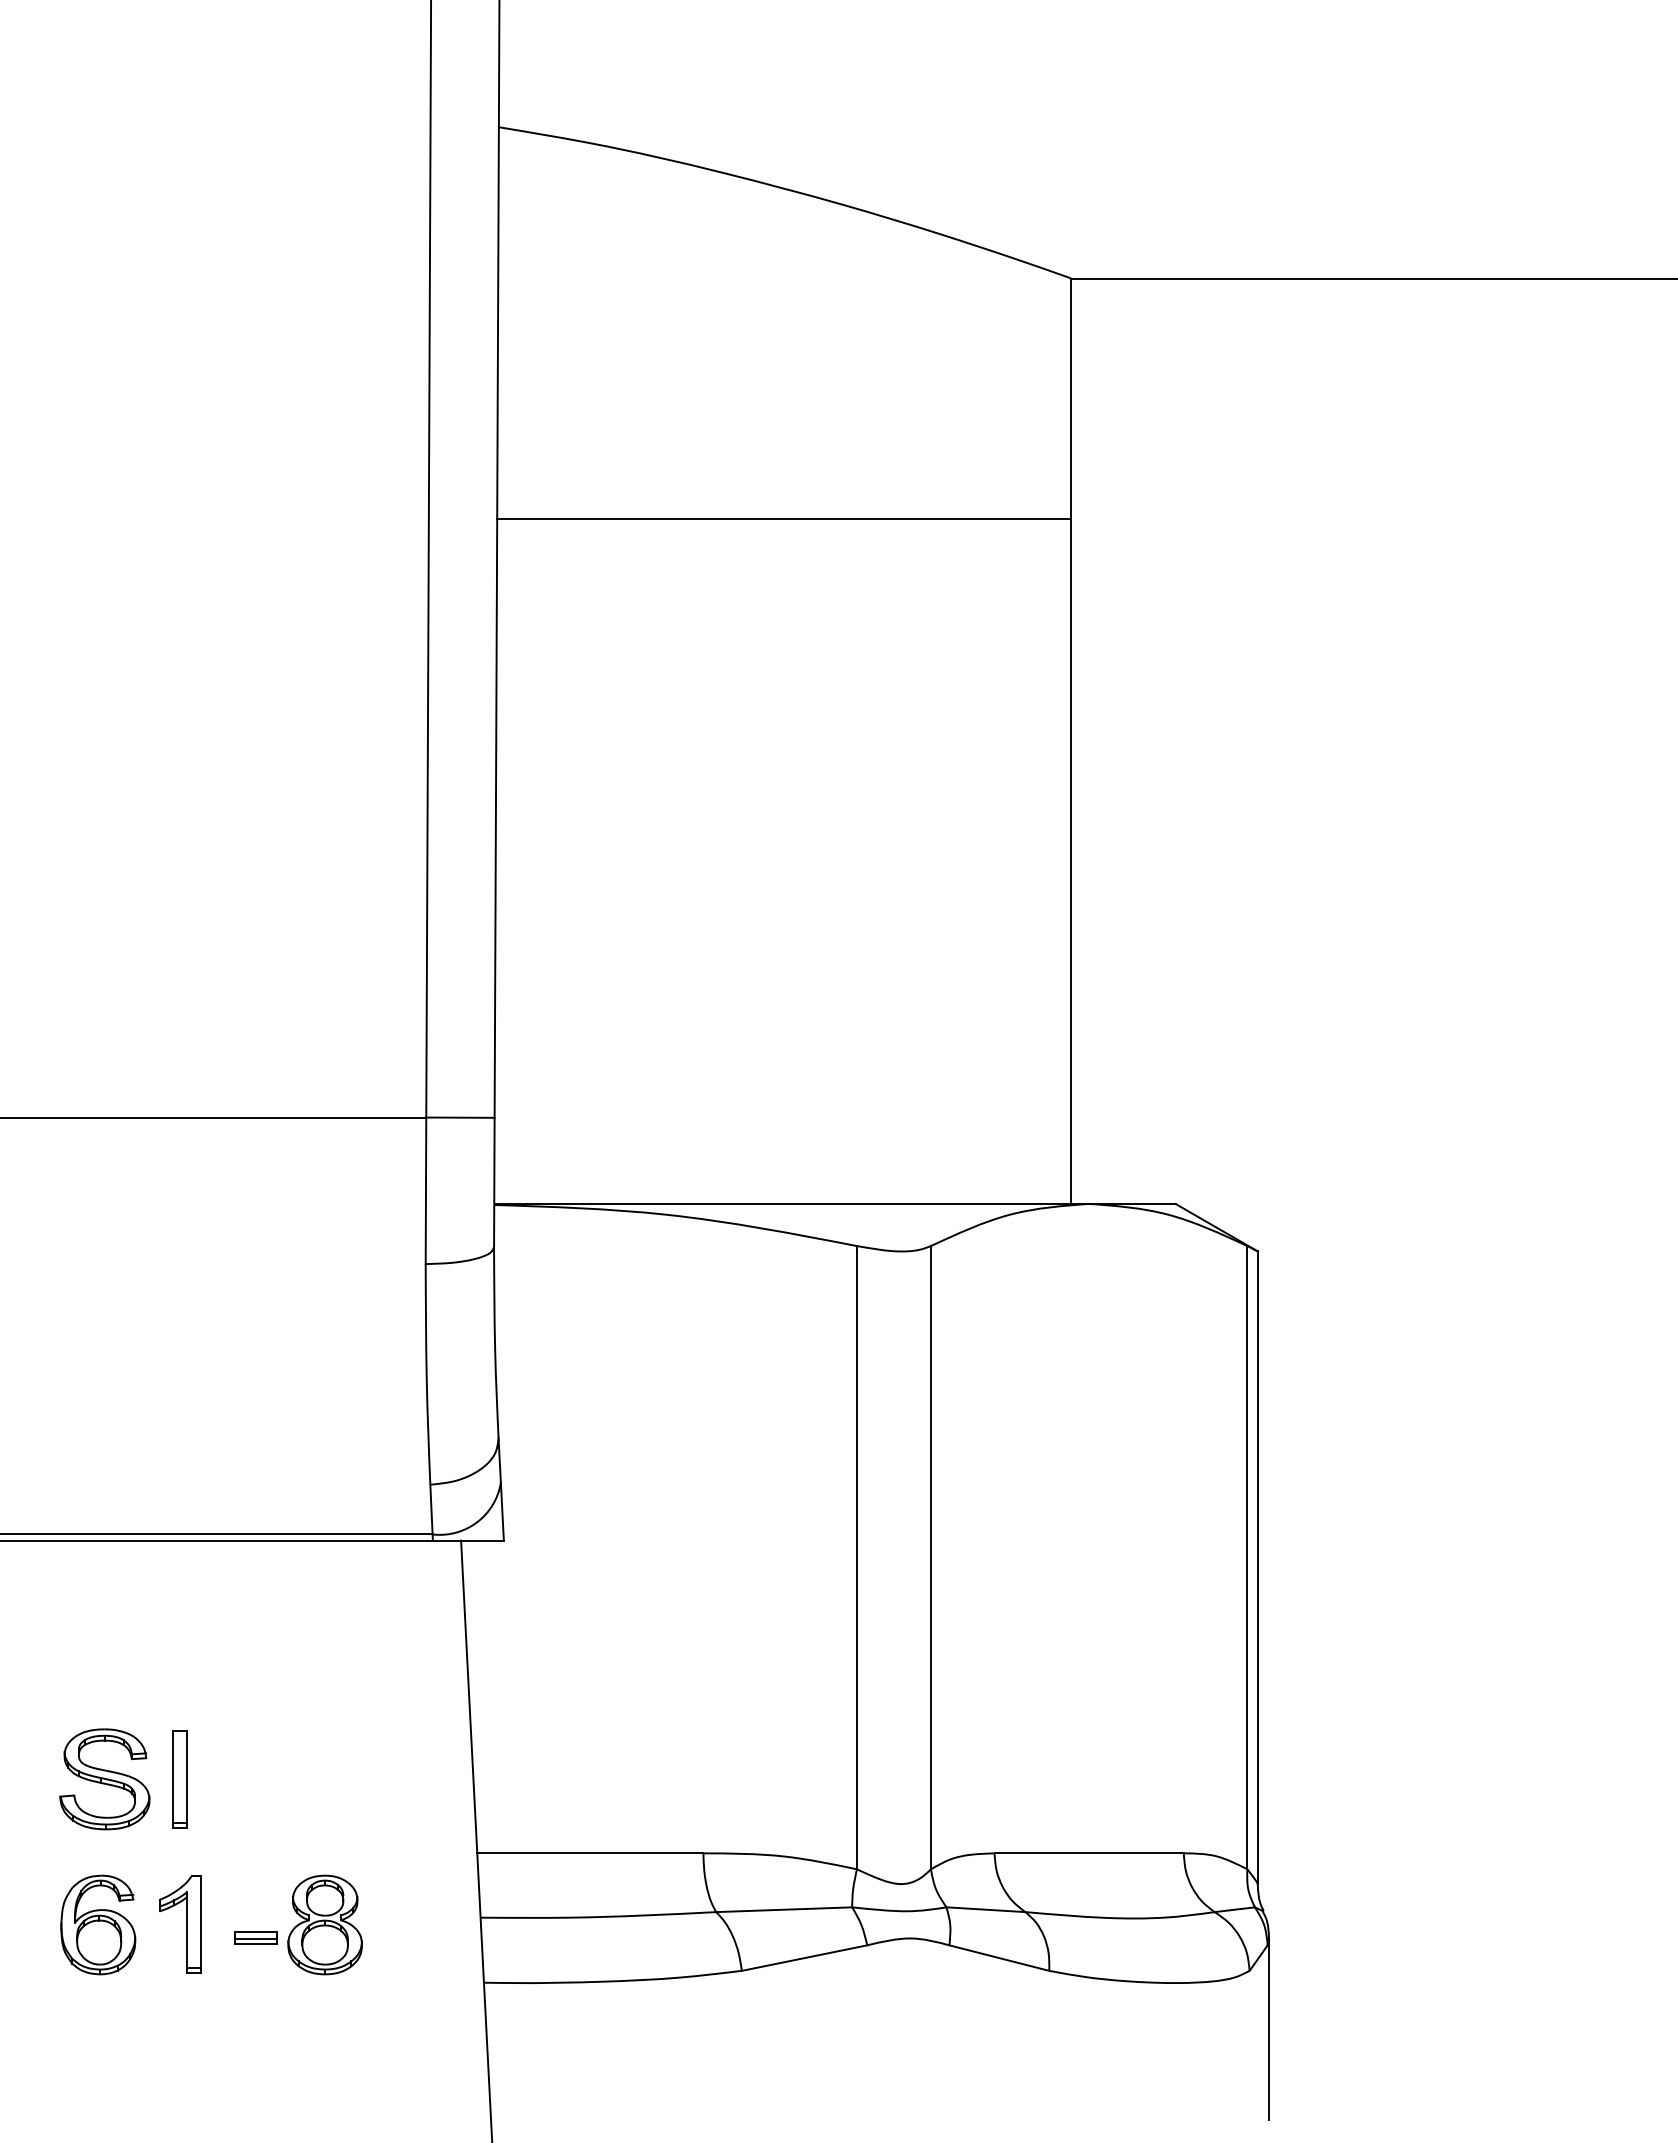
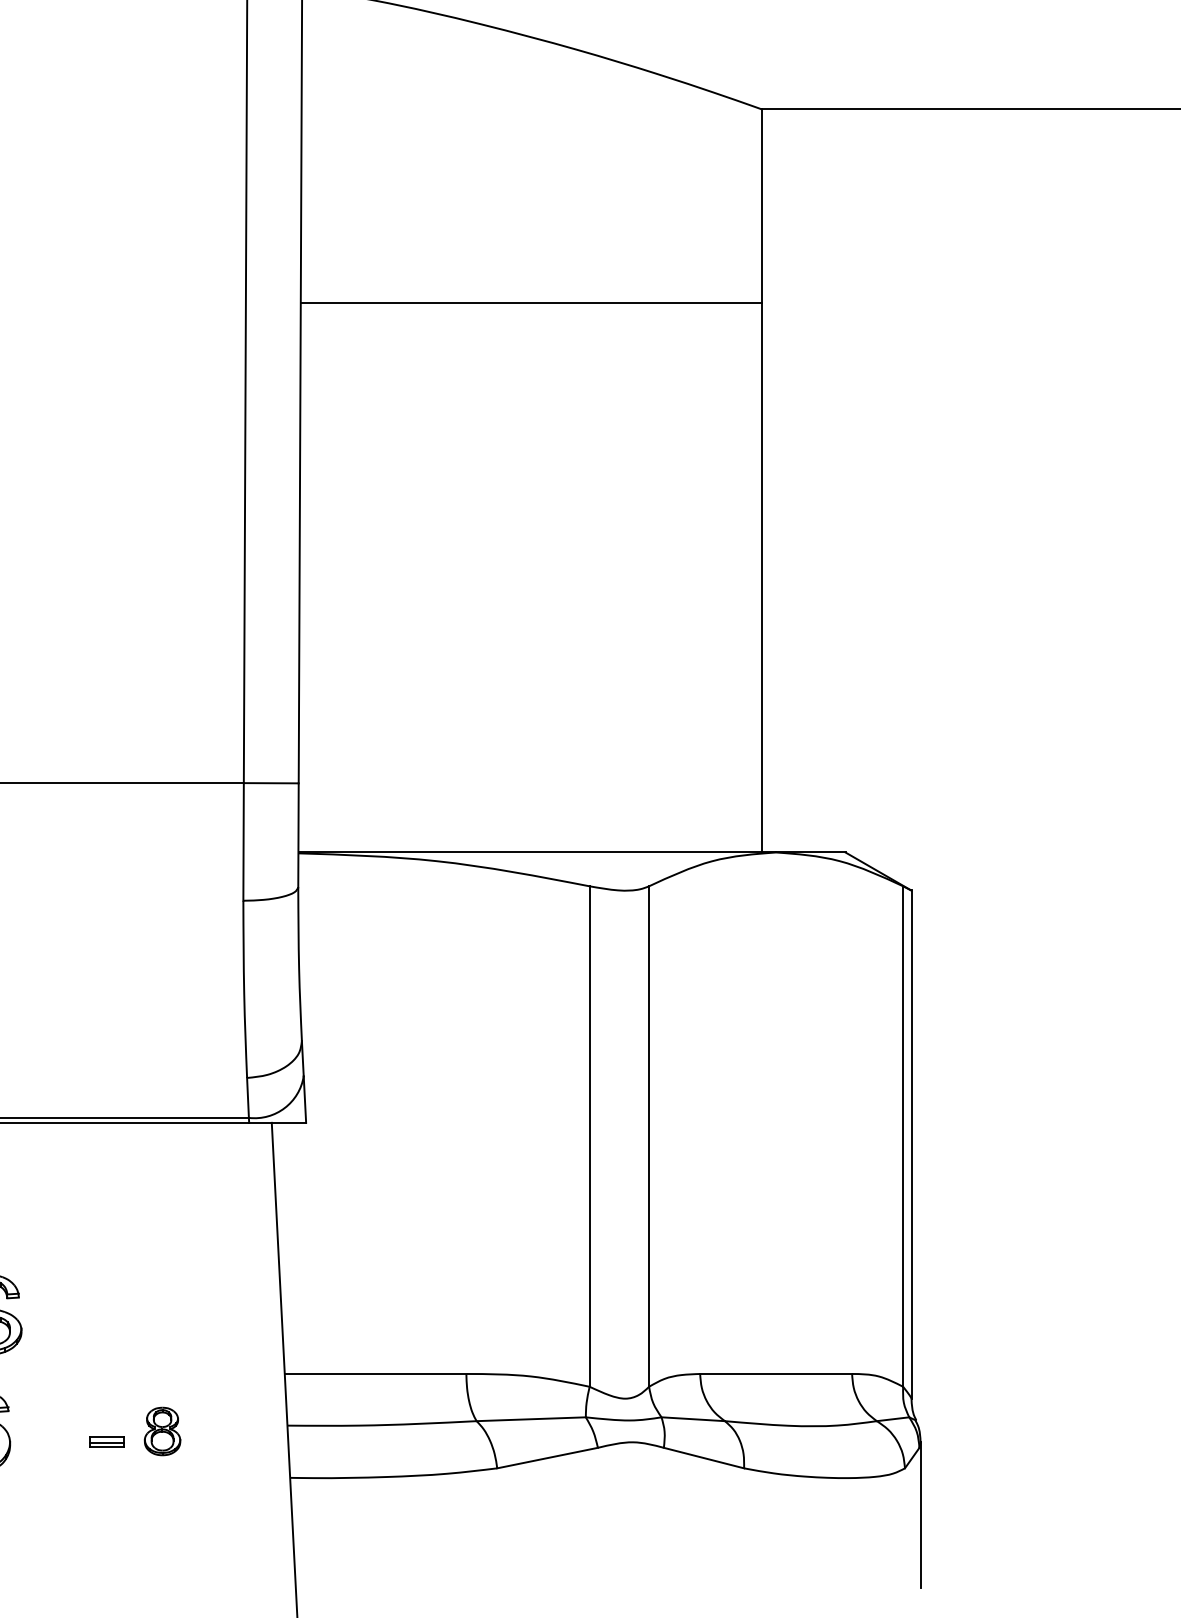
part: (179, 1779) -> (45, 1314), removed
part: (180, 1924) -> (46, 1431), removed
part: (324, 1924) -> (162, 1431), size x0.6

